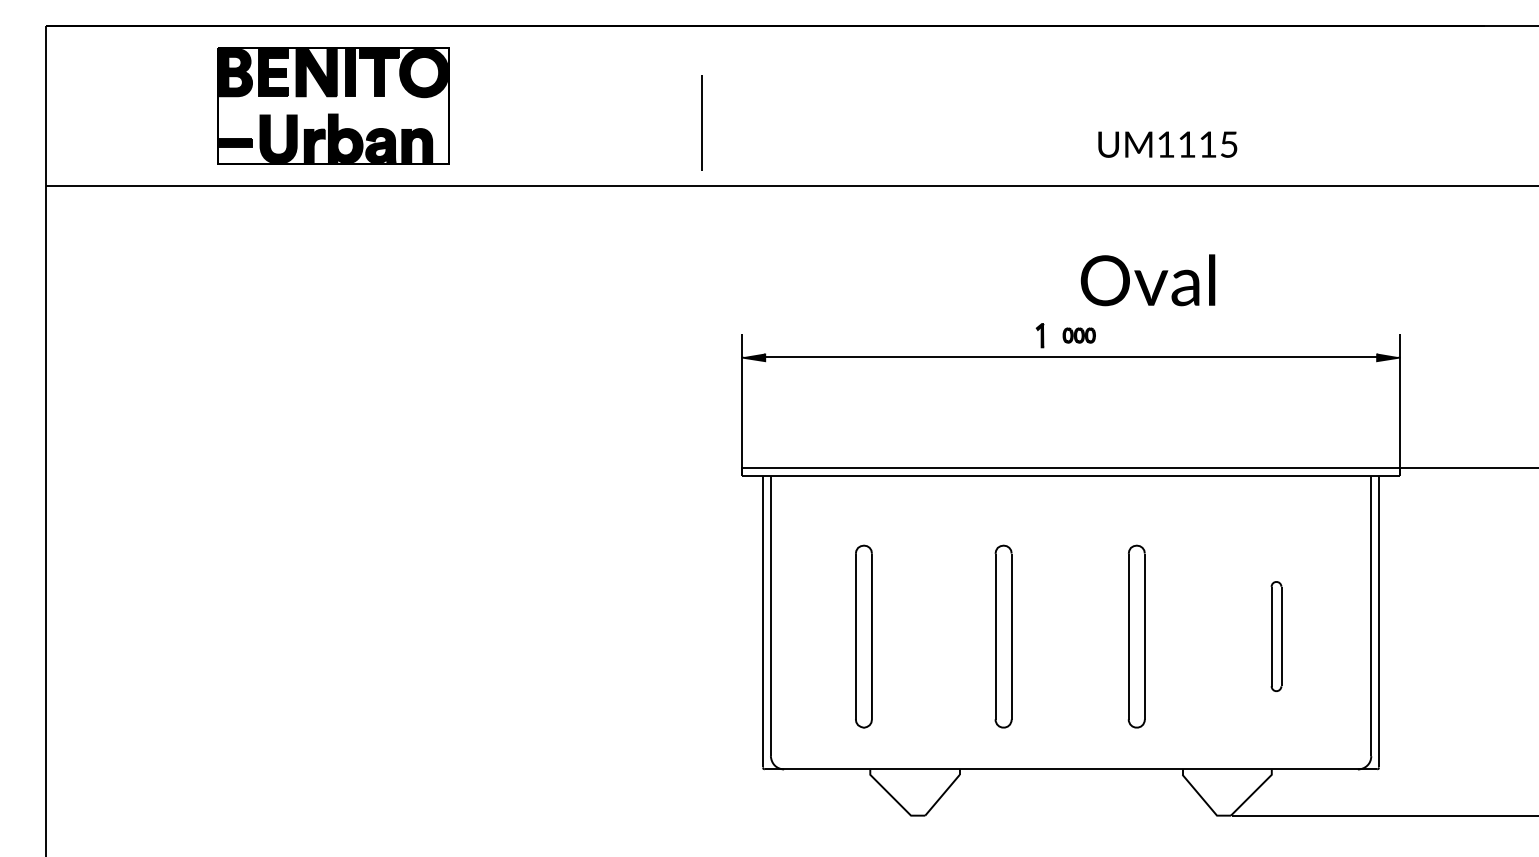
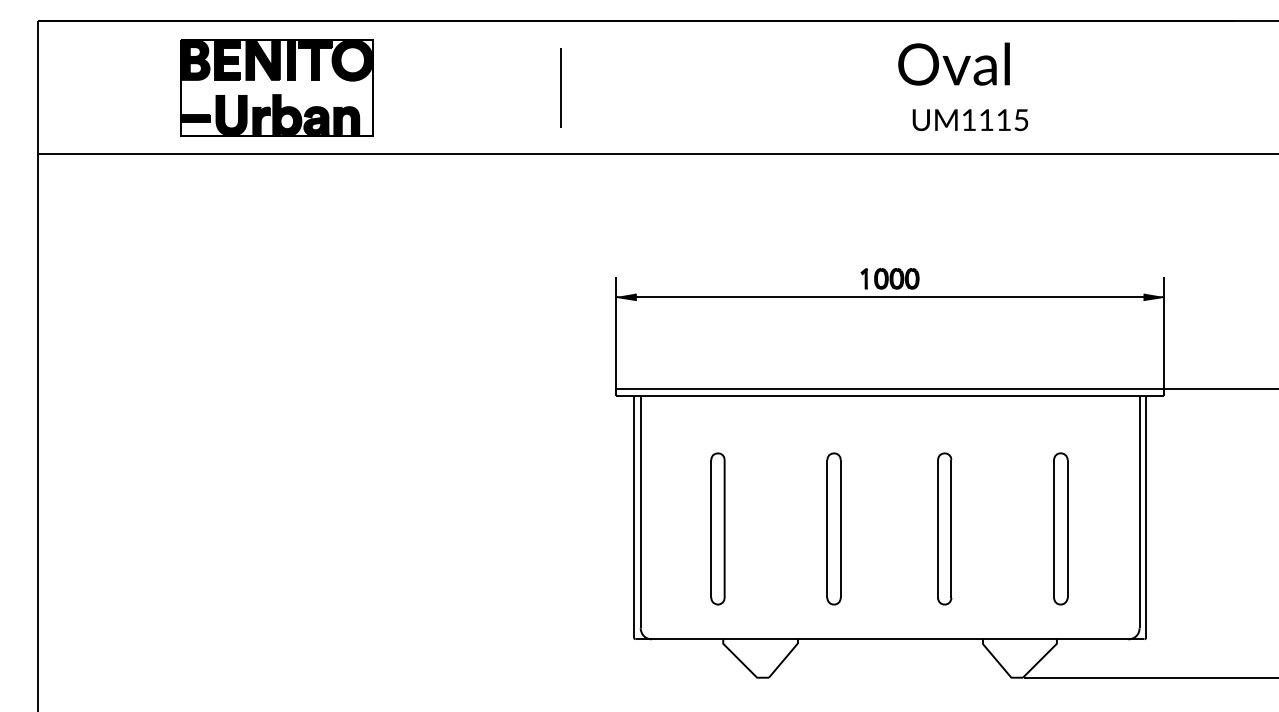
line: (701, 122) -> (560, 87), moved
text: (1147, 280) -> (953, 64), moved
part: (1079, 335) -> (897, 278), size x1.67
part: (1276, 636) -> (1060, 528), size x1.67

